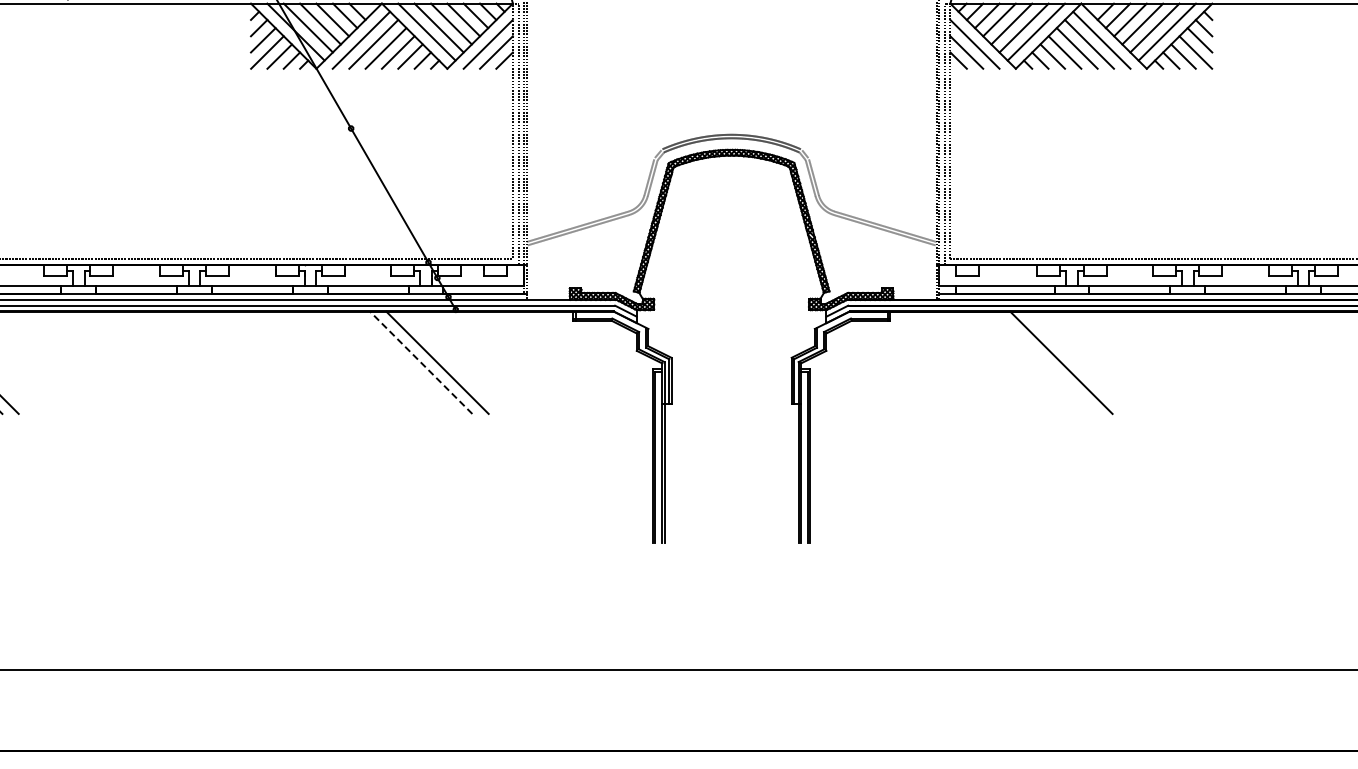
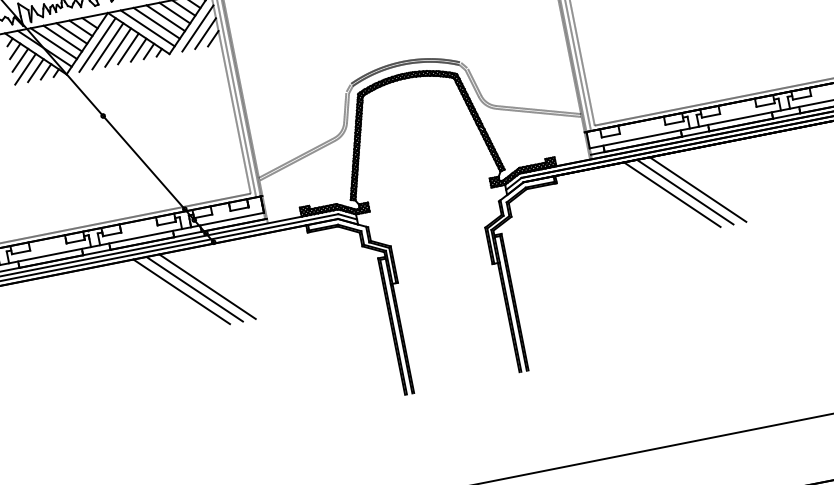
line: (404, 362) -> (181, 291), added
line: (420, 362) -> (194, 289), dashed -> solid
line: (1028, 362) -> (672, 194), added
line: (1044, 362) -> (684, 192), added

